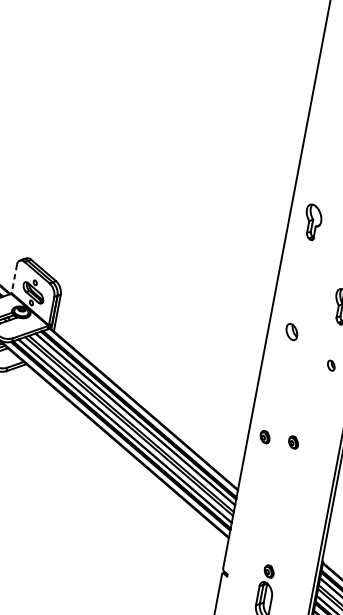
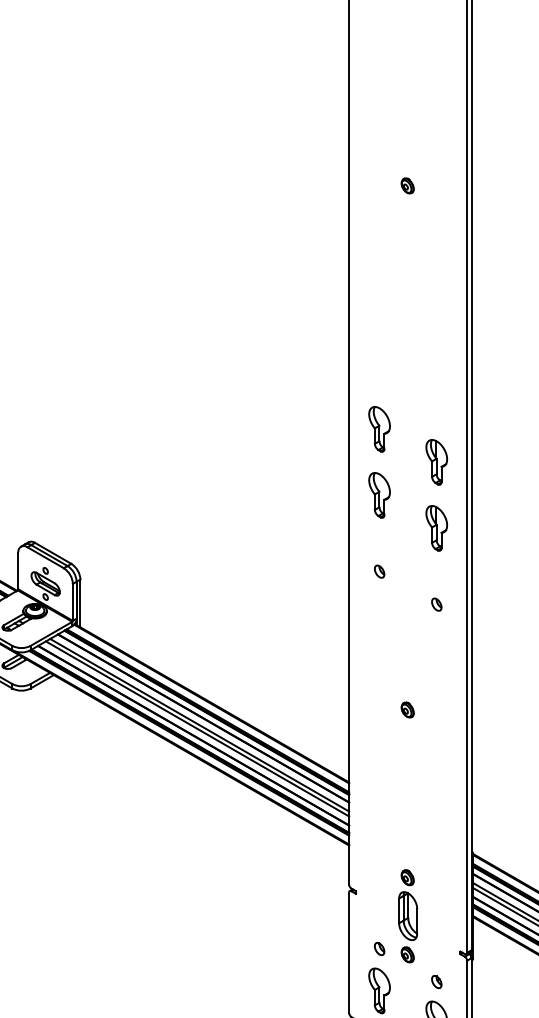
part: (303, 273) -> (379, 495), added
line: (14, 279) -> (18, 571), dashed -> solid
part: (292, 331) -> (379, 571), size x0.62
part: (265, 436) -> (370, 709), removed

